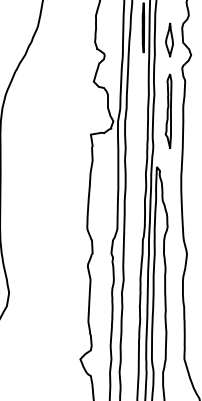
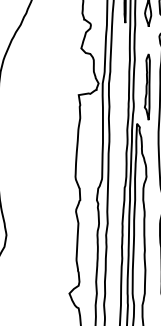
part: (168, 110) -> (147, 86), moved

